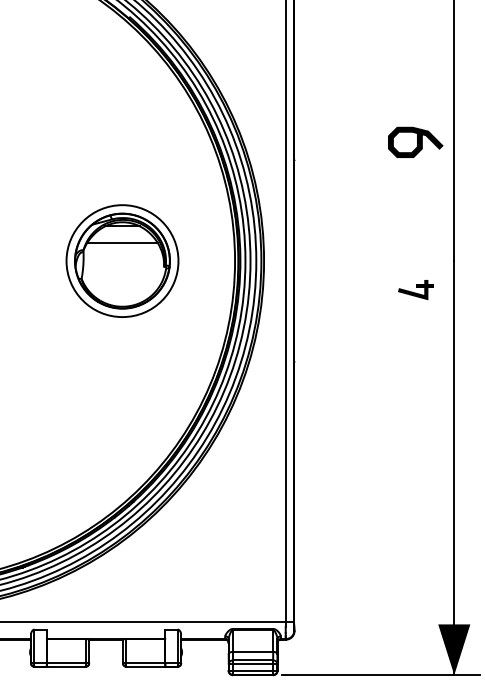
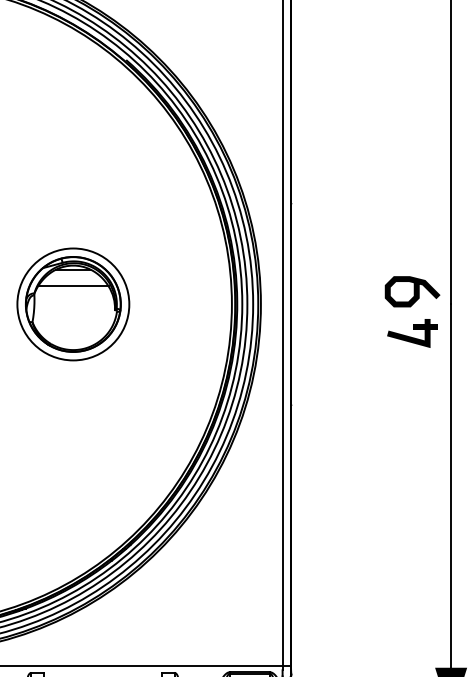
curve: (417, 141) -> (414, 290), moved
part: (122, 260) -> (73, 303), moved
part: (415, 289) -> (412, 332), size x1.43

